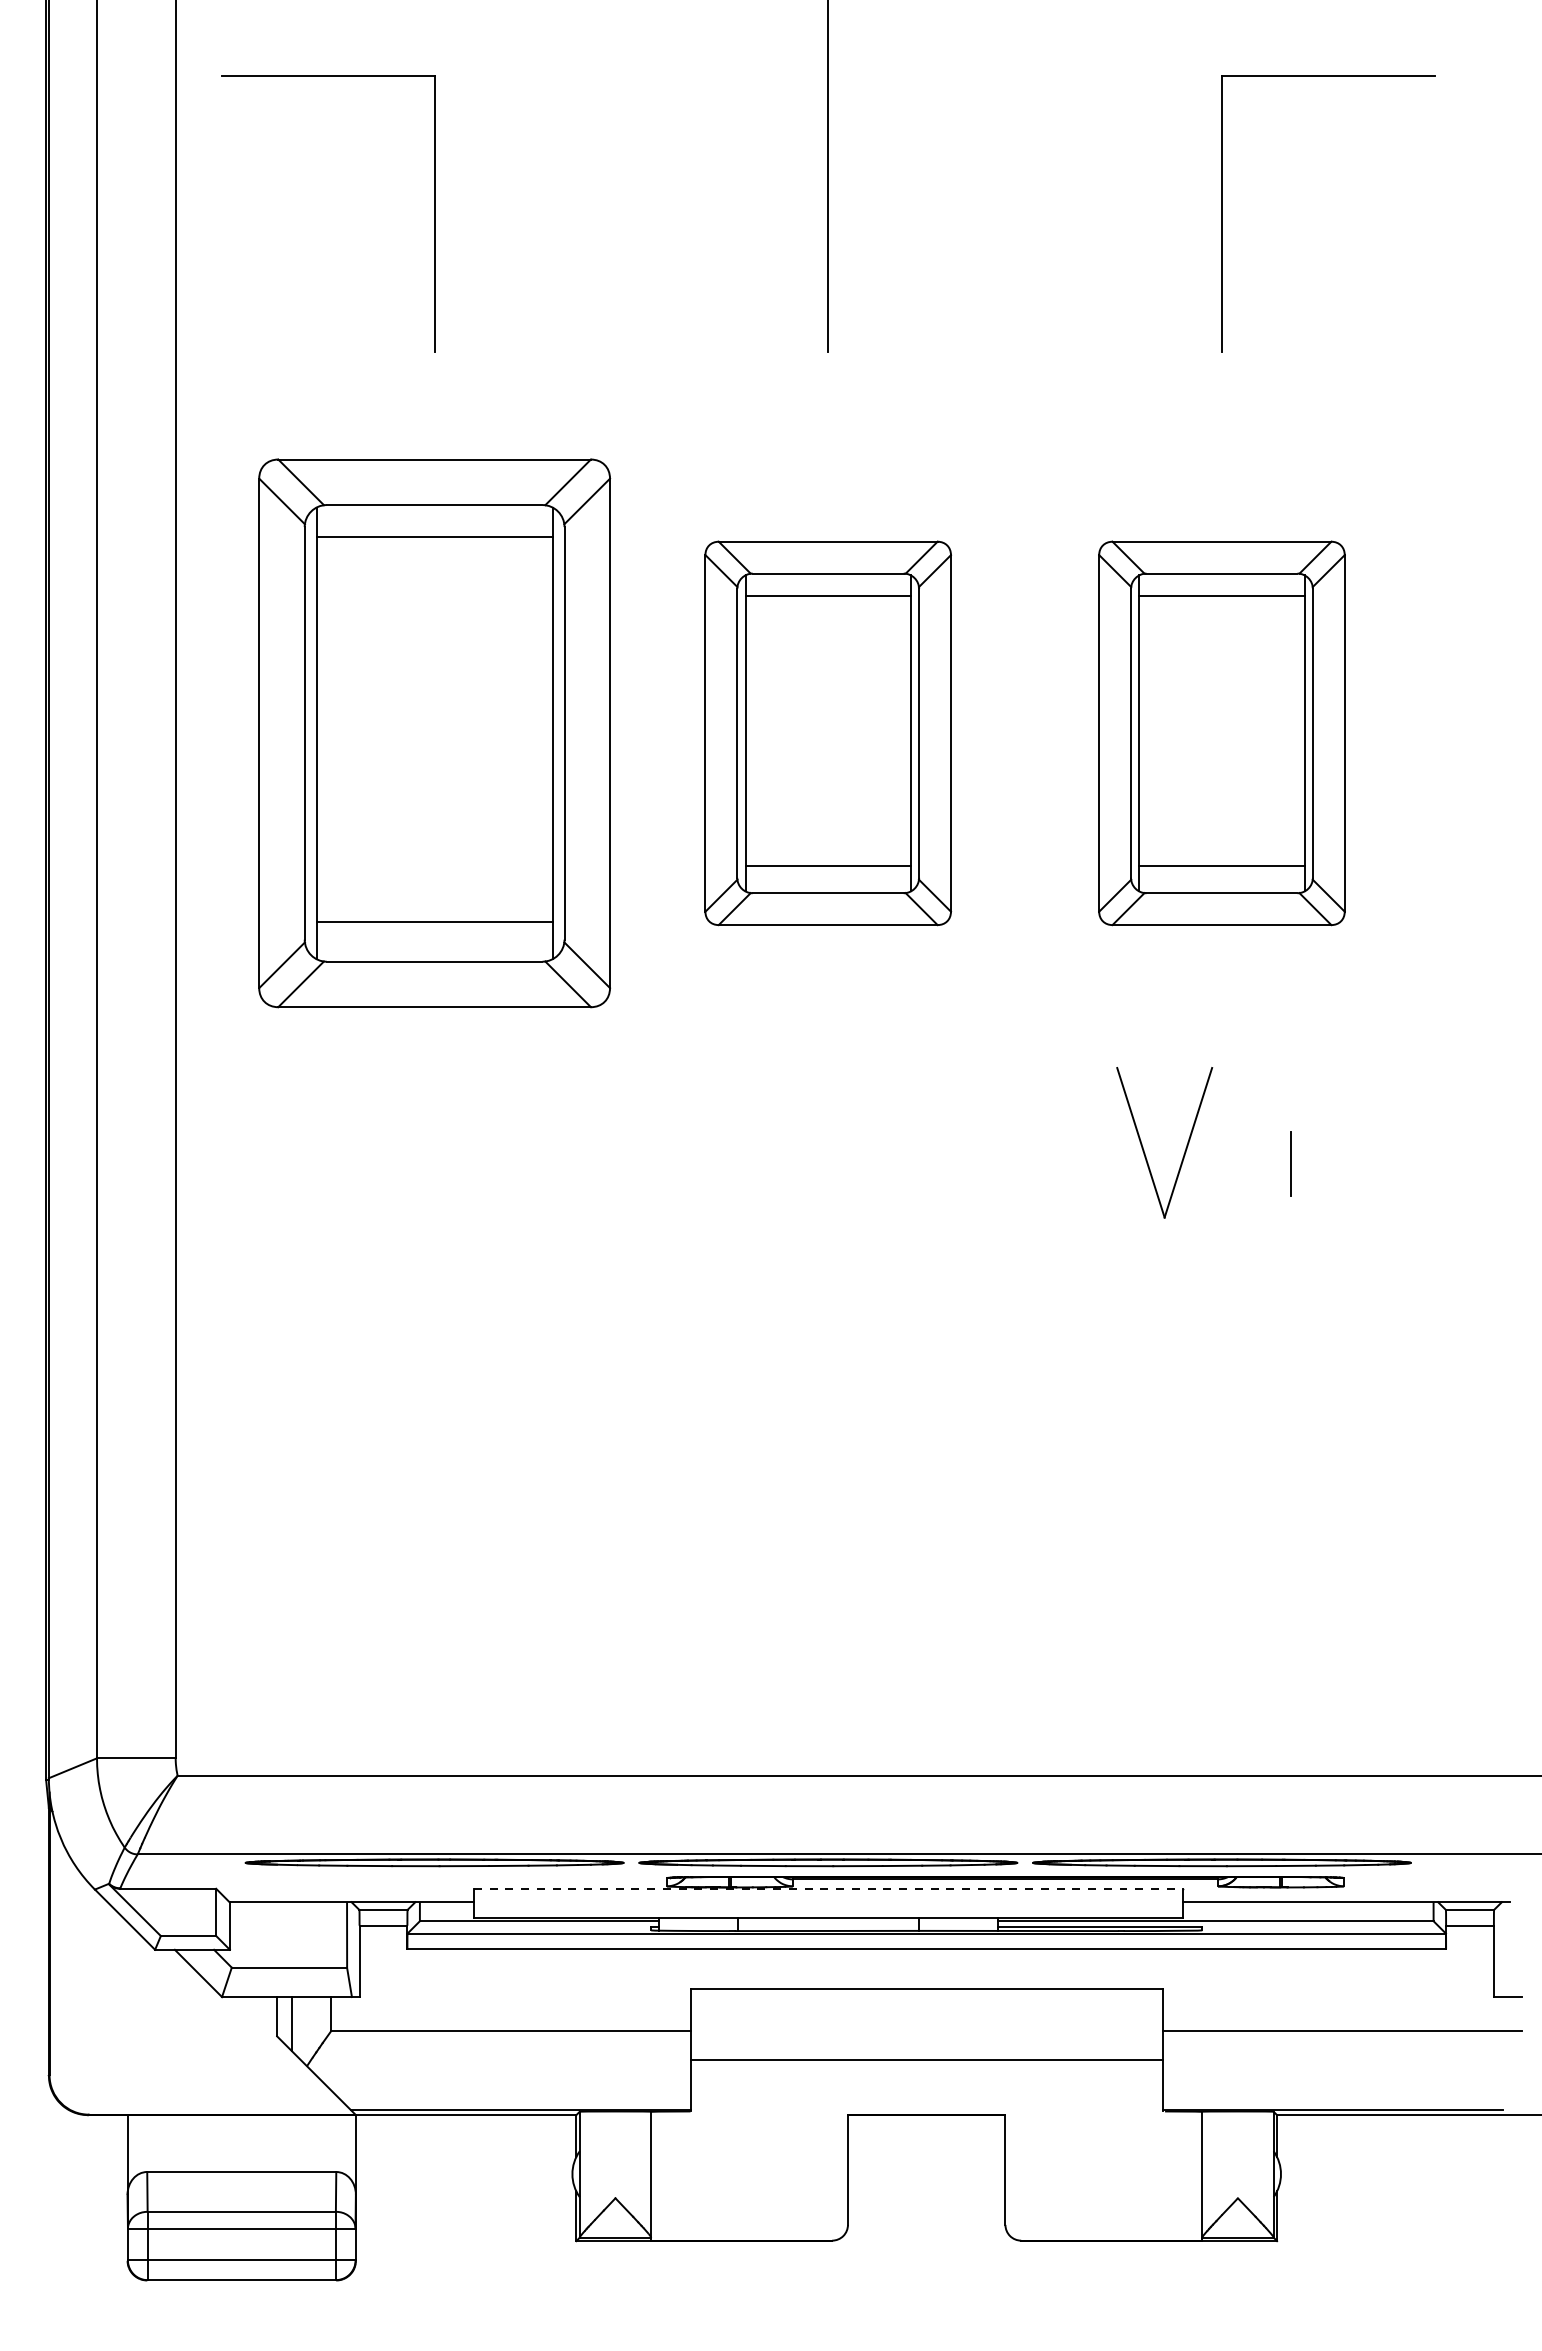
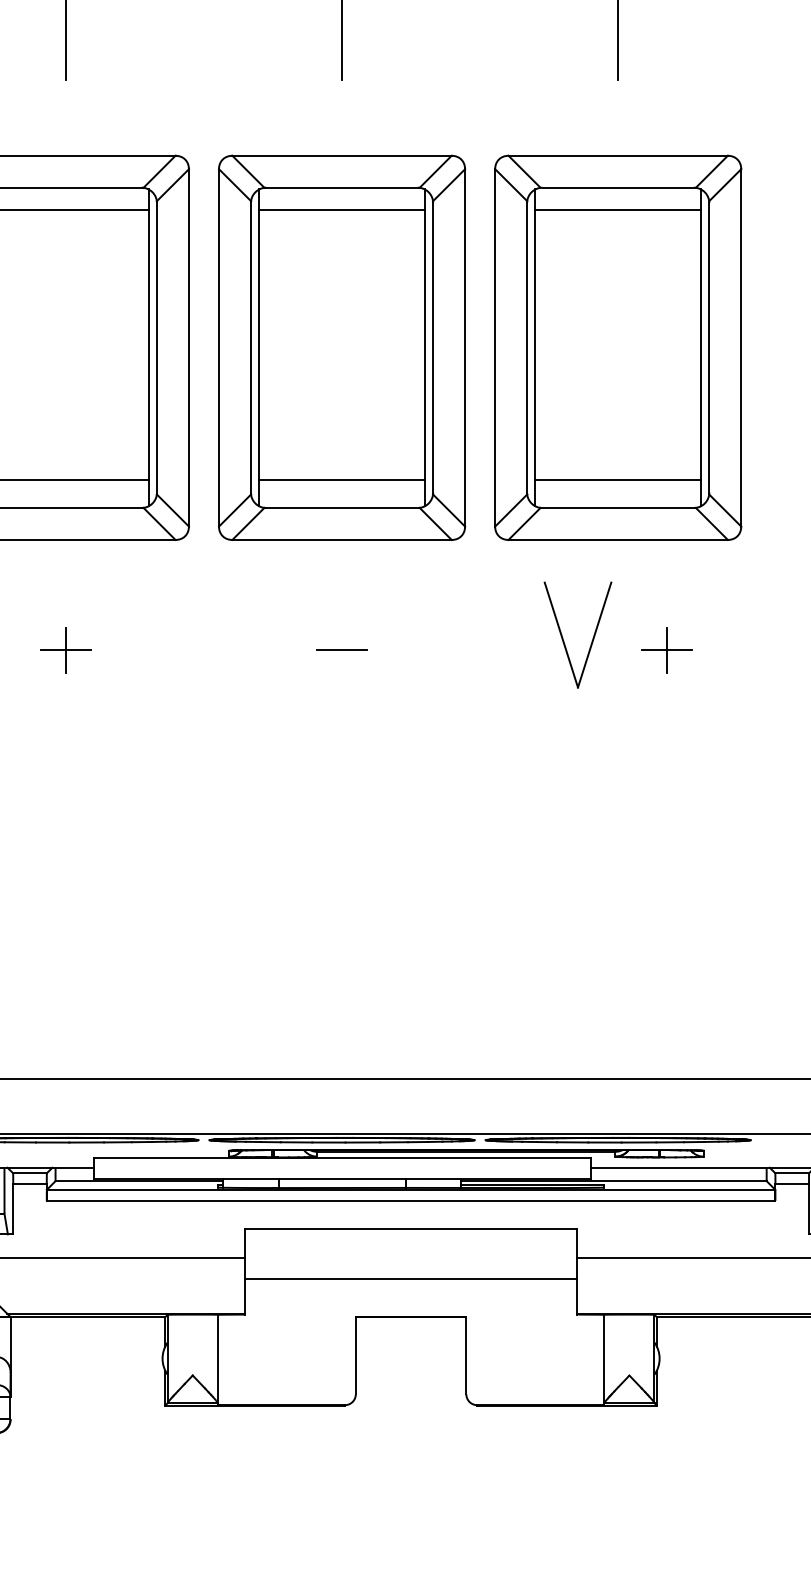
part: (827, 733) -> (341, 347), size x1.43
part: (1221, 733) -> (617, 347), size x1.43
part: (434, 1163) -> (65, 649), added
line: (827, 1164) -> (341, 650), added
line: (1290, 1164) -> (666, 650), added
line: (828, 1888) -> (342, 1158), dashed -> solid

